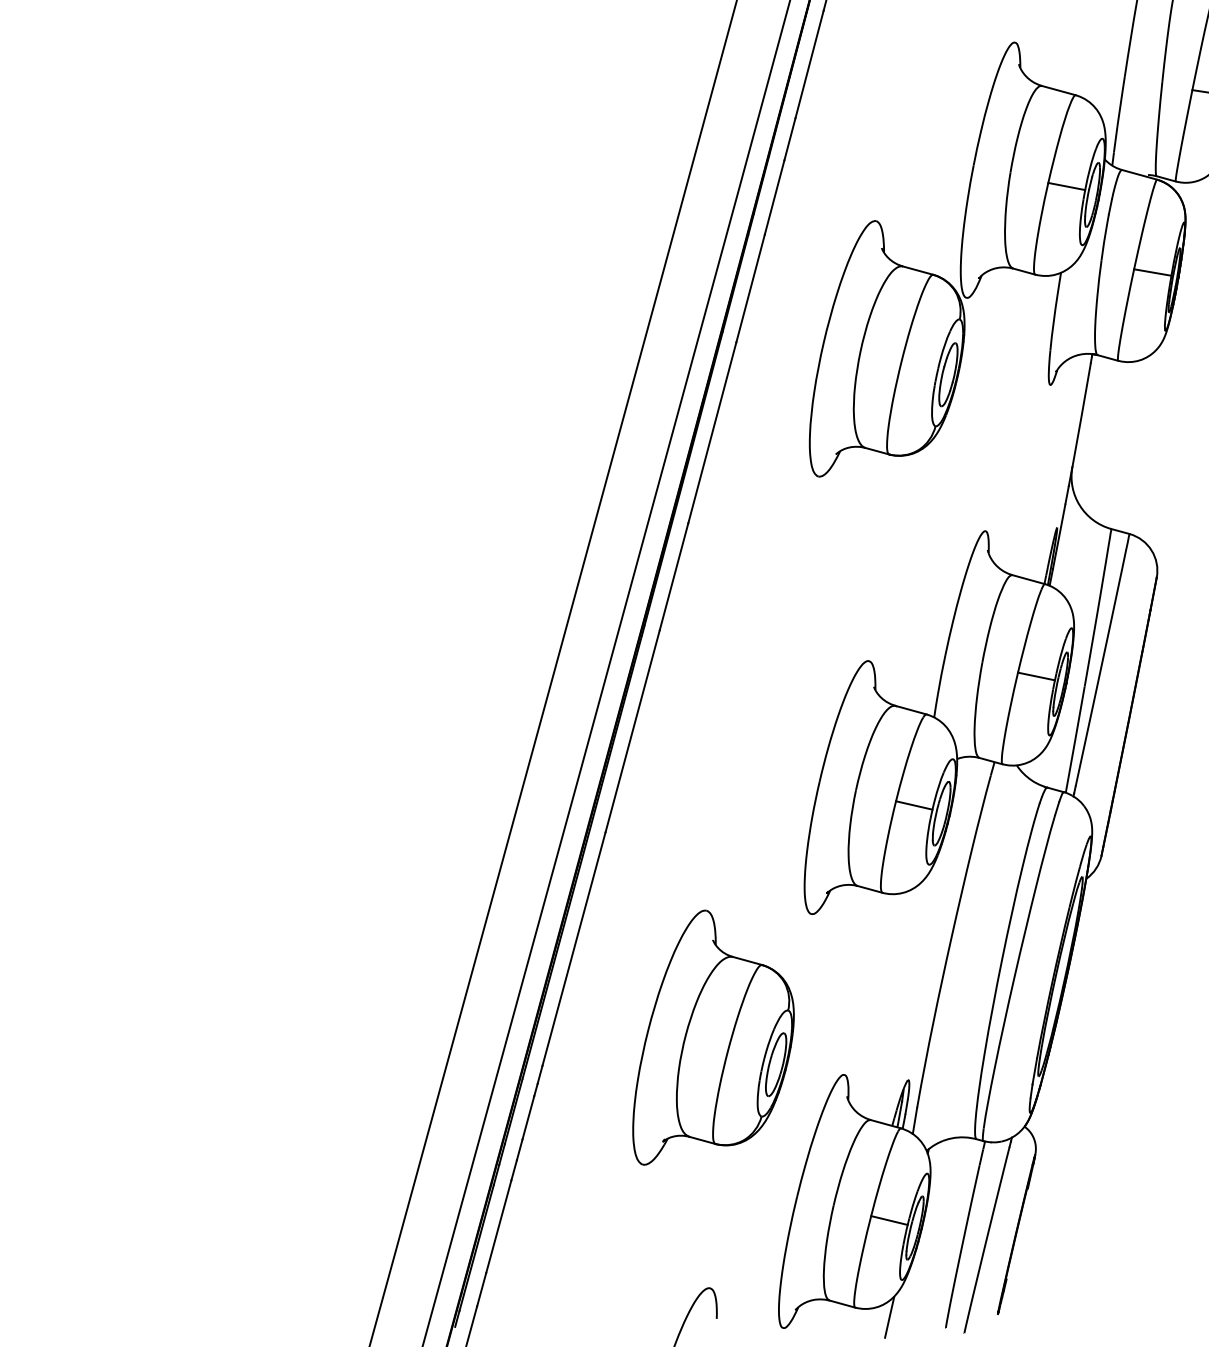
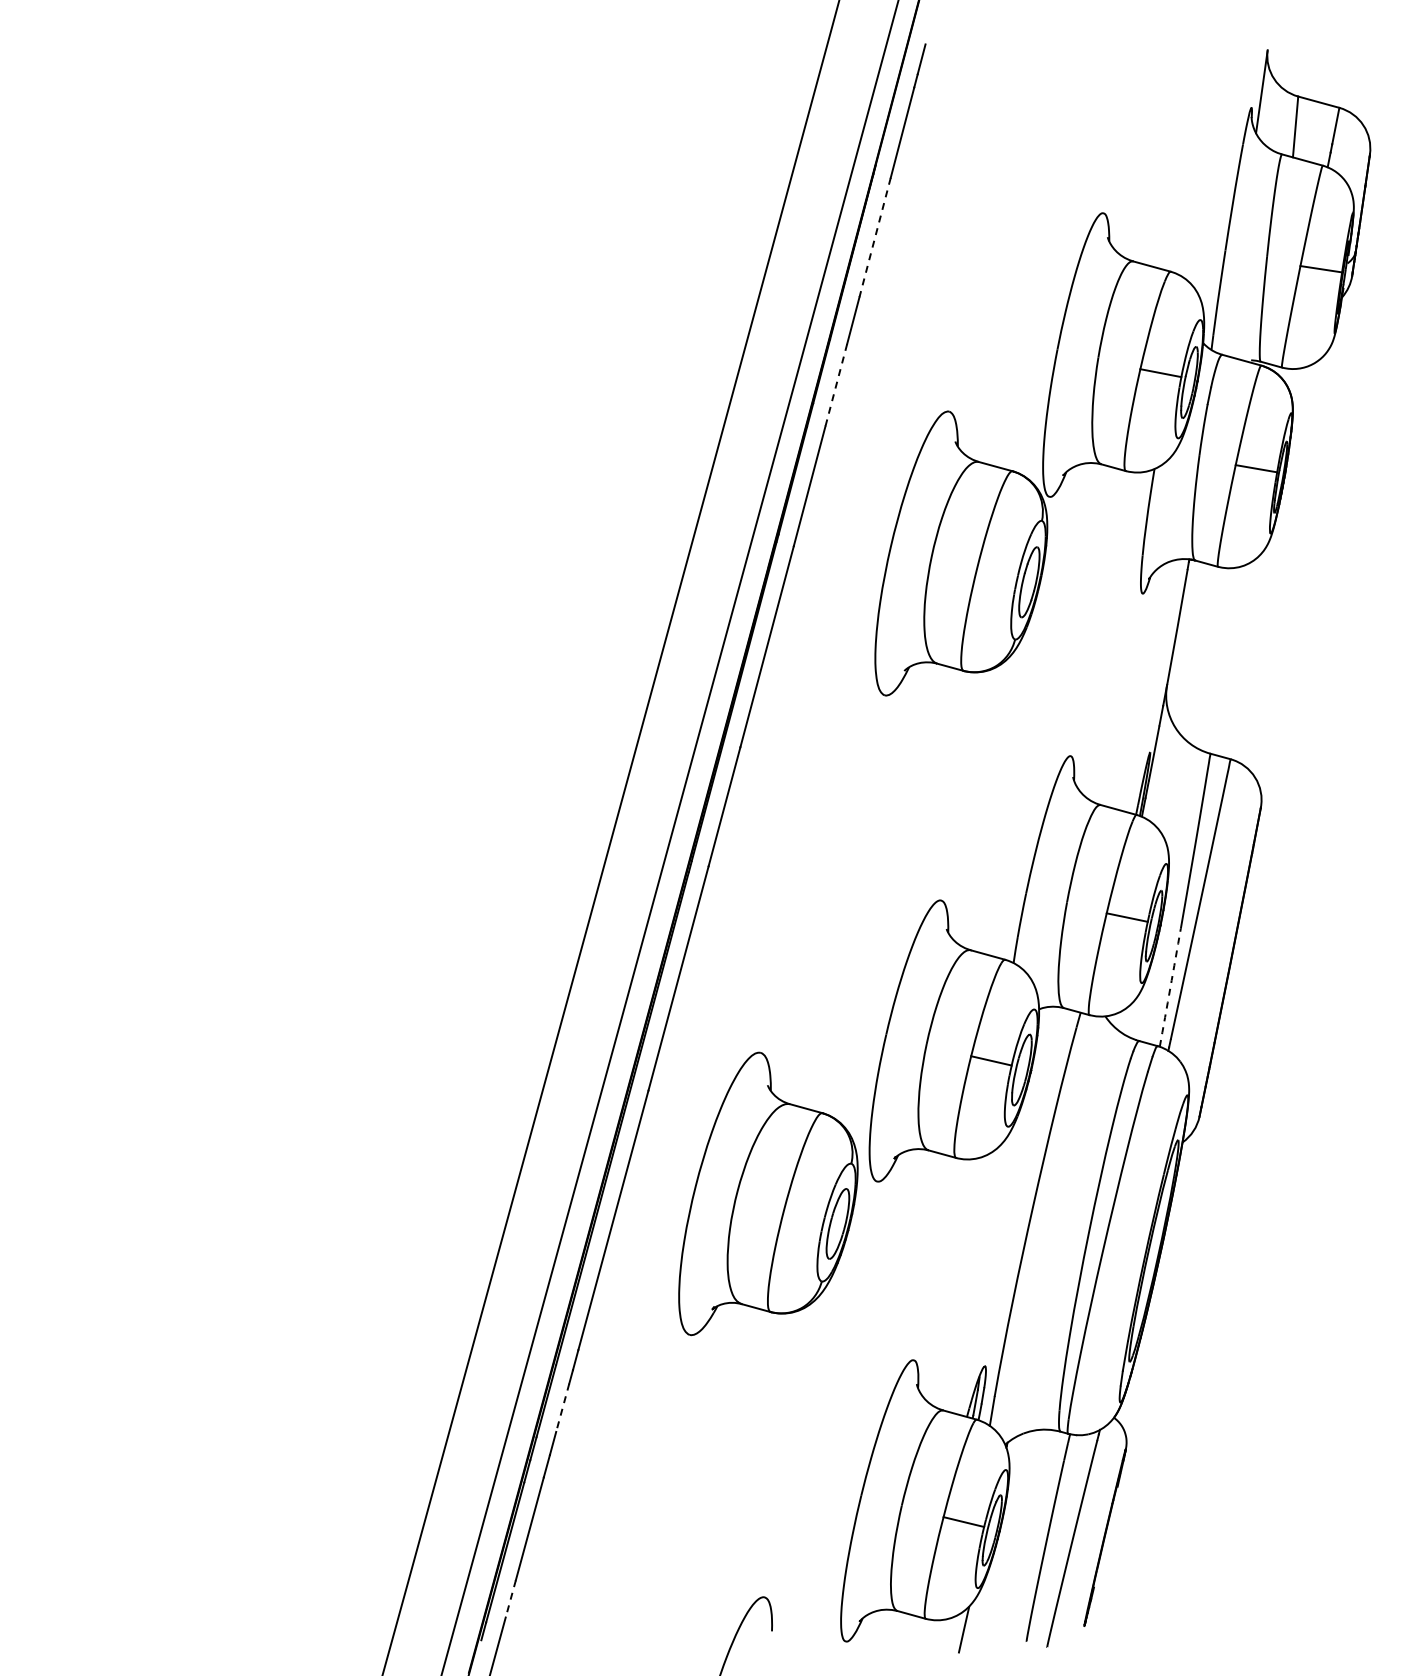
line: (809, 64) -> (875, 237), solid -> dashed
line: (774, 197) -> (836, 385), solid -> dashed
arc: (1075, 739) -> (1170, 987), solid -> dashed
part: (713, 1037) -> (768, 1193), moved
line: (528, 1117) -> (562, 1407), solid -> dashed
line: (481, 1290) -> (510, 1599), solid -> dashed

